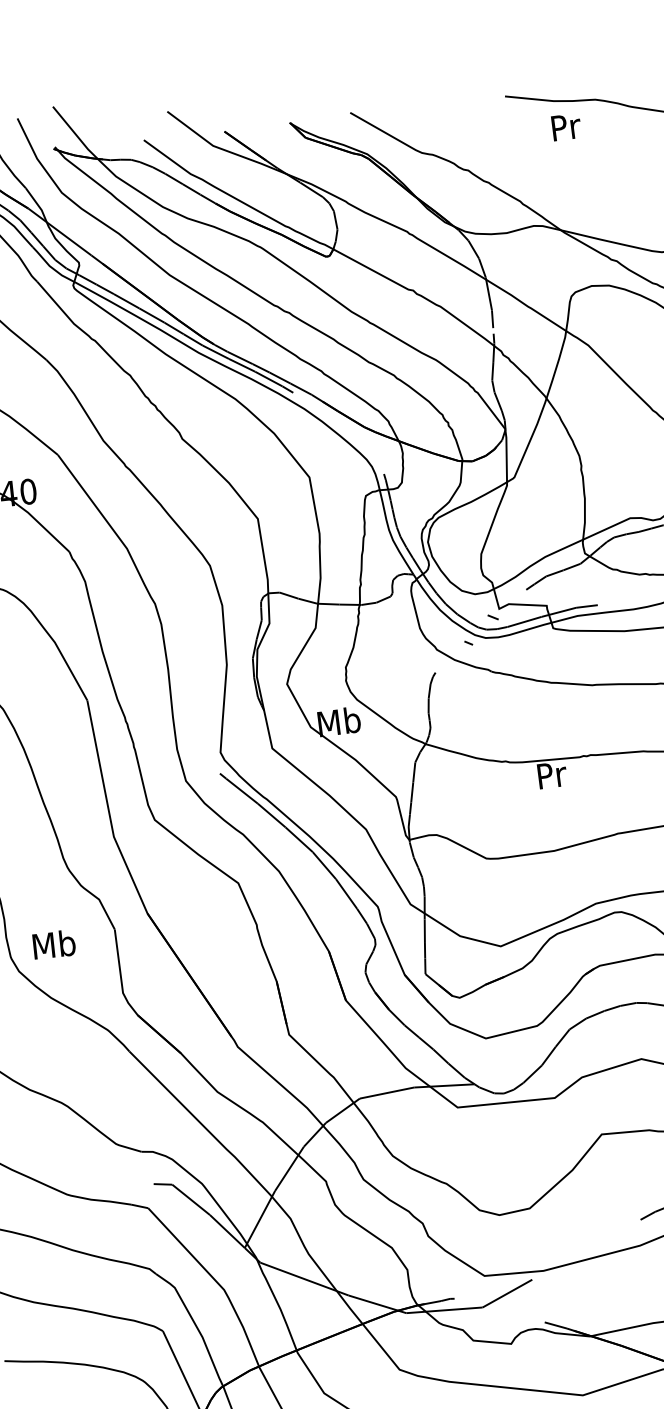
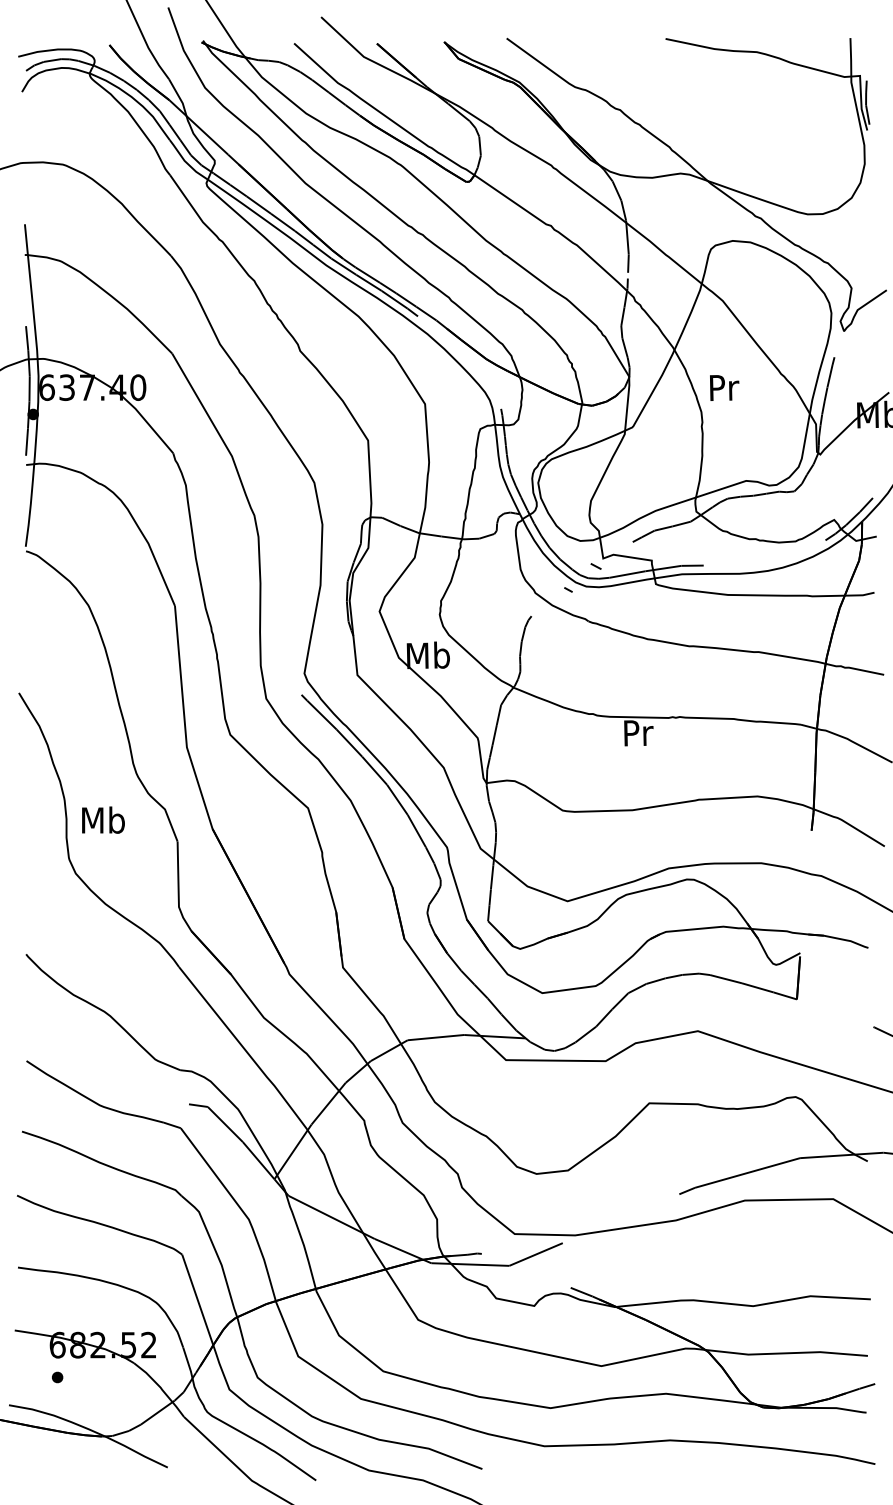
text: (566, 126) -> (724, 387), moved
text: (54, 943) -> (103, 819), moved

